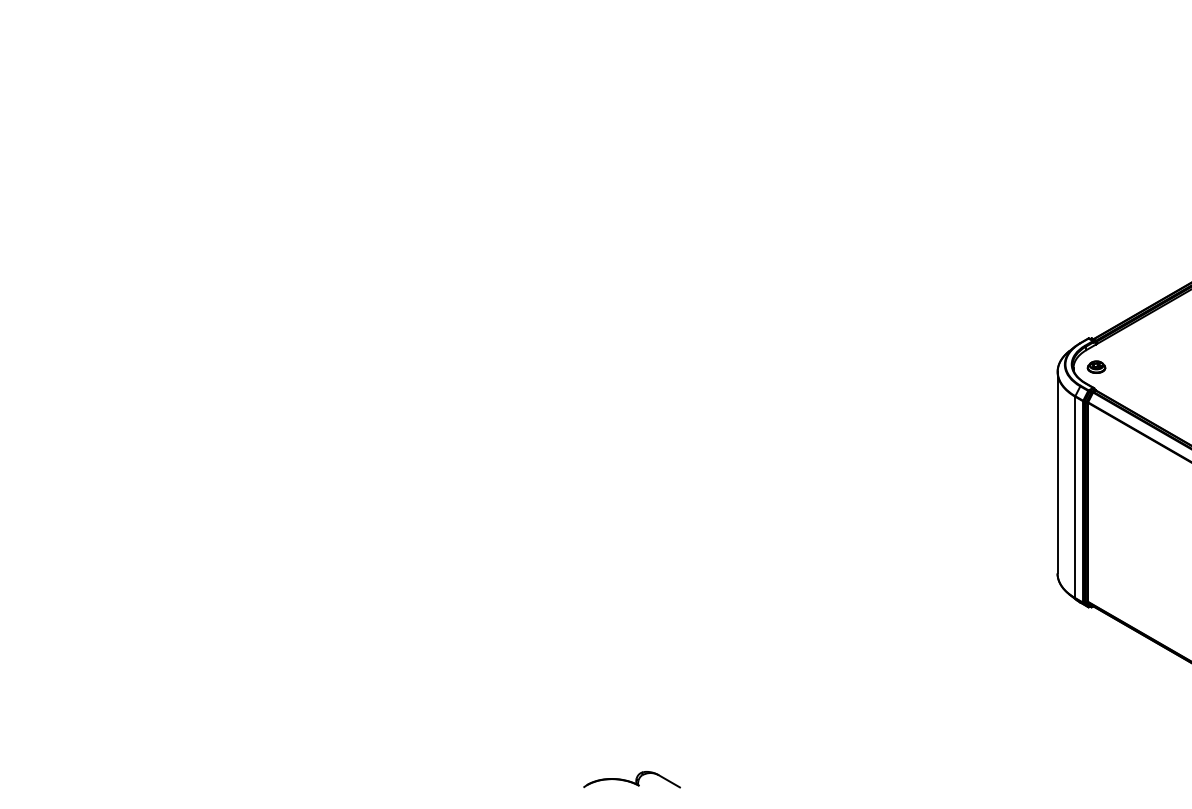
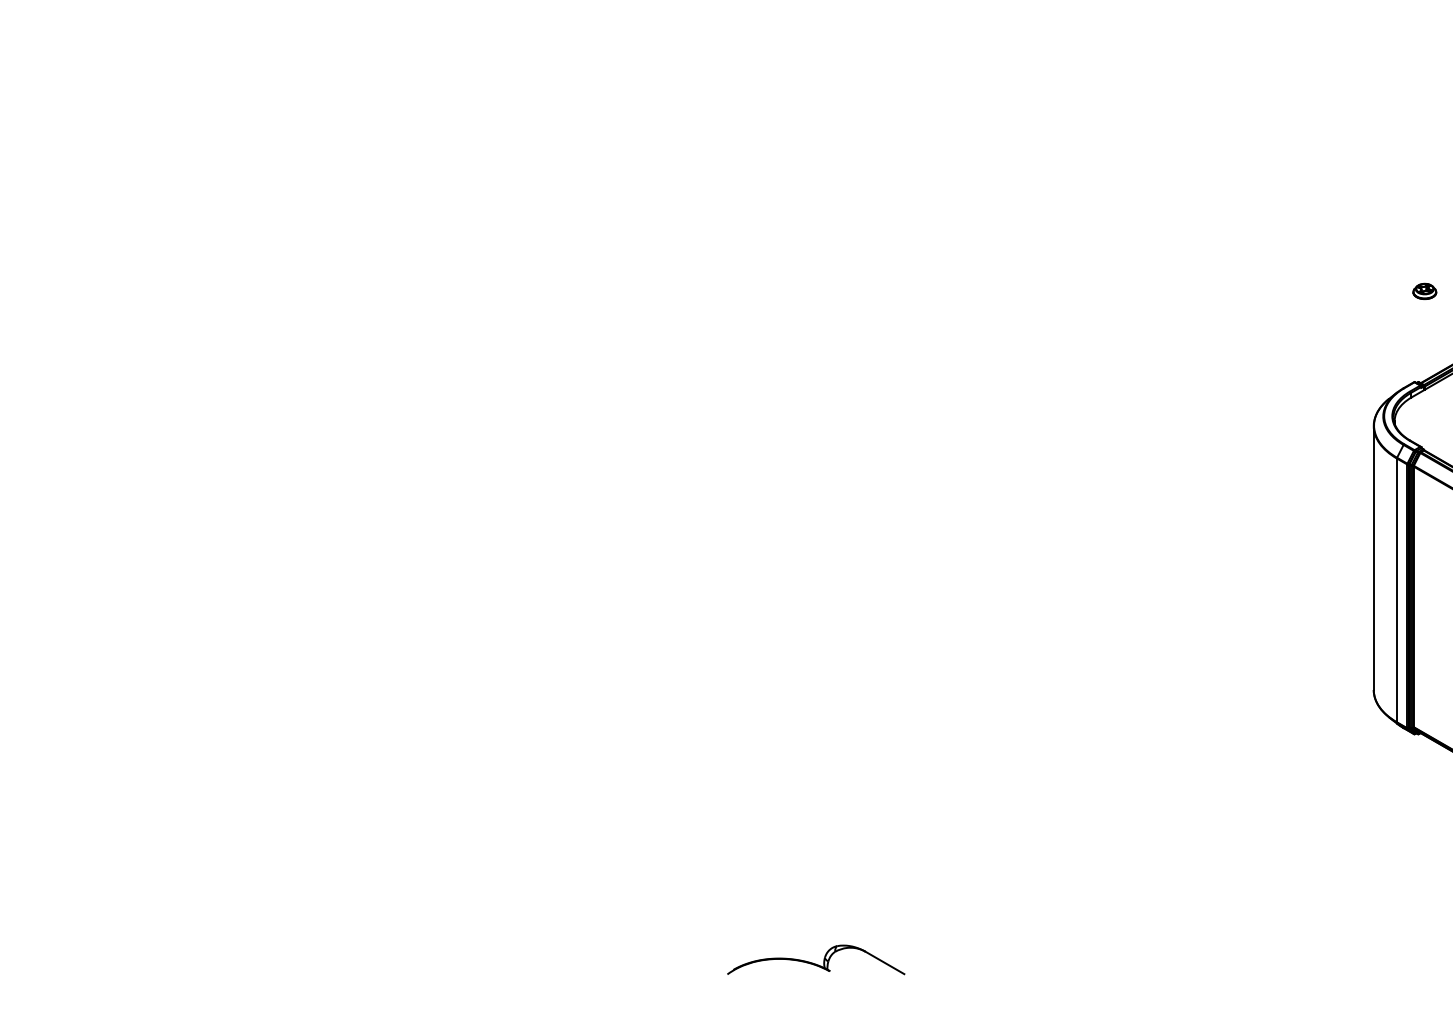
part: (1096, 366) -> (1424, 290), moved
part: (631, 779) -> (815, 959), size x1.4

